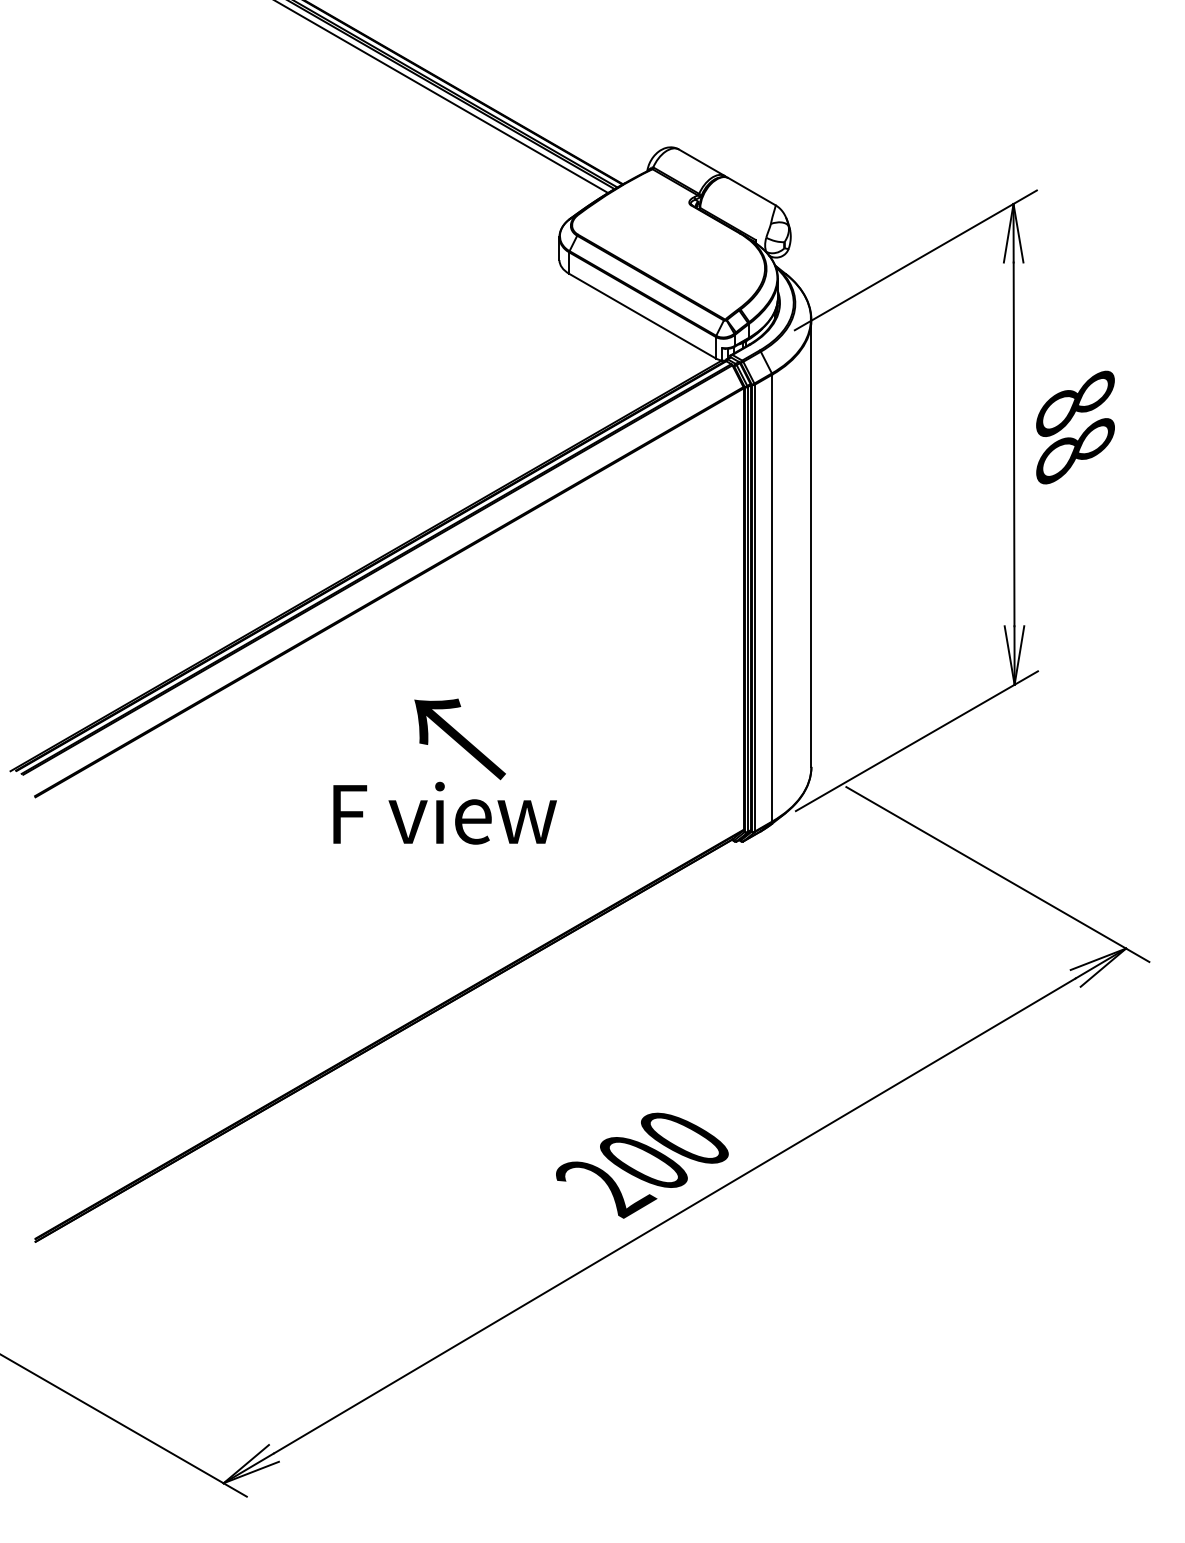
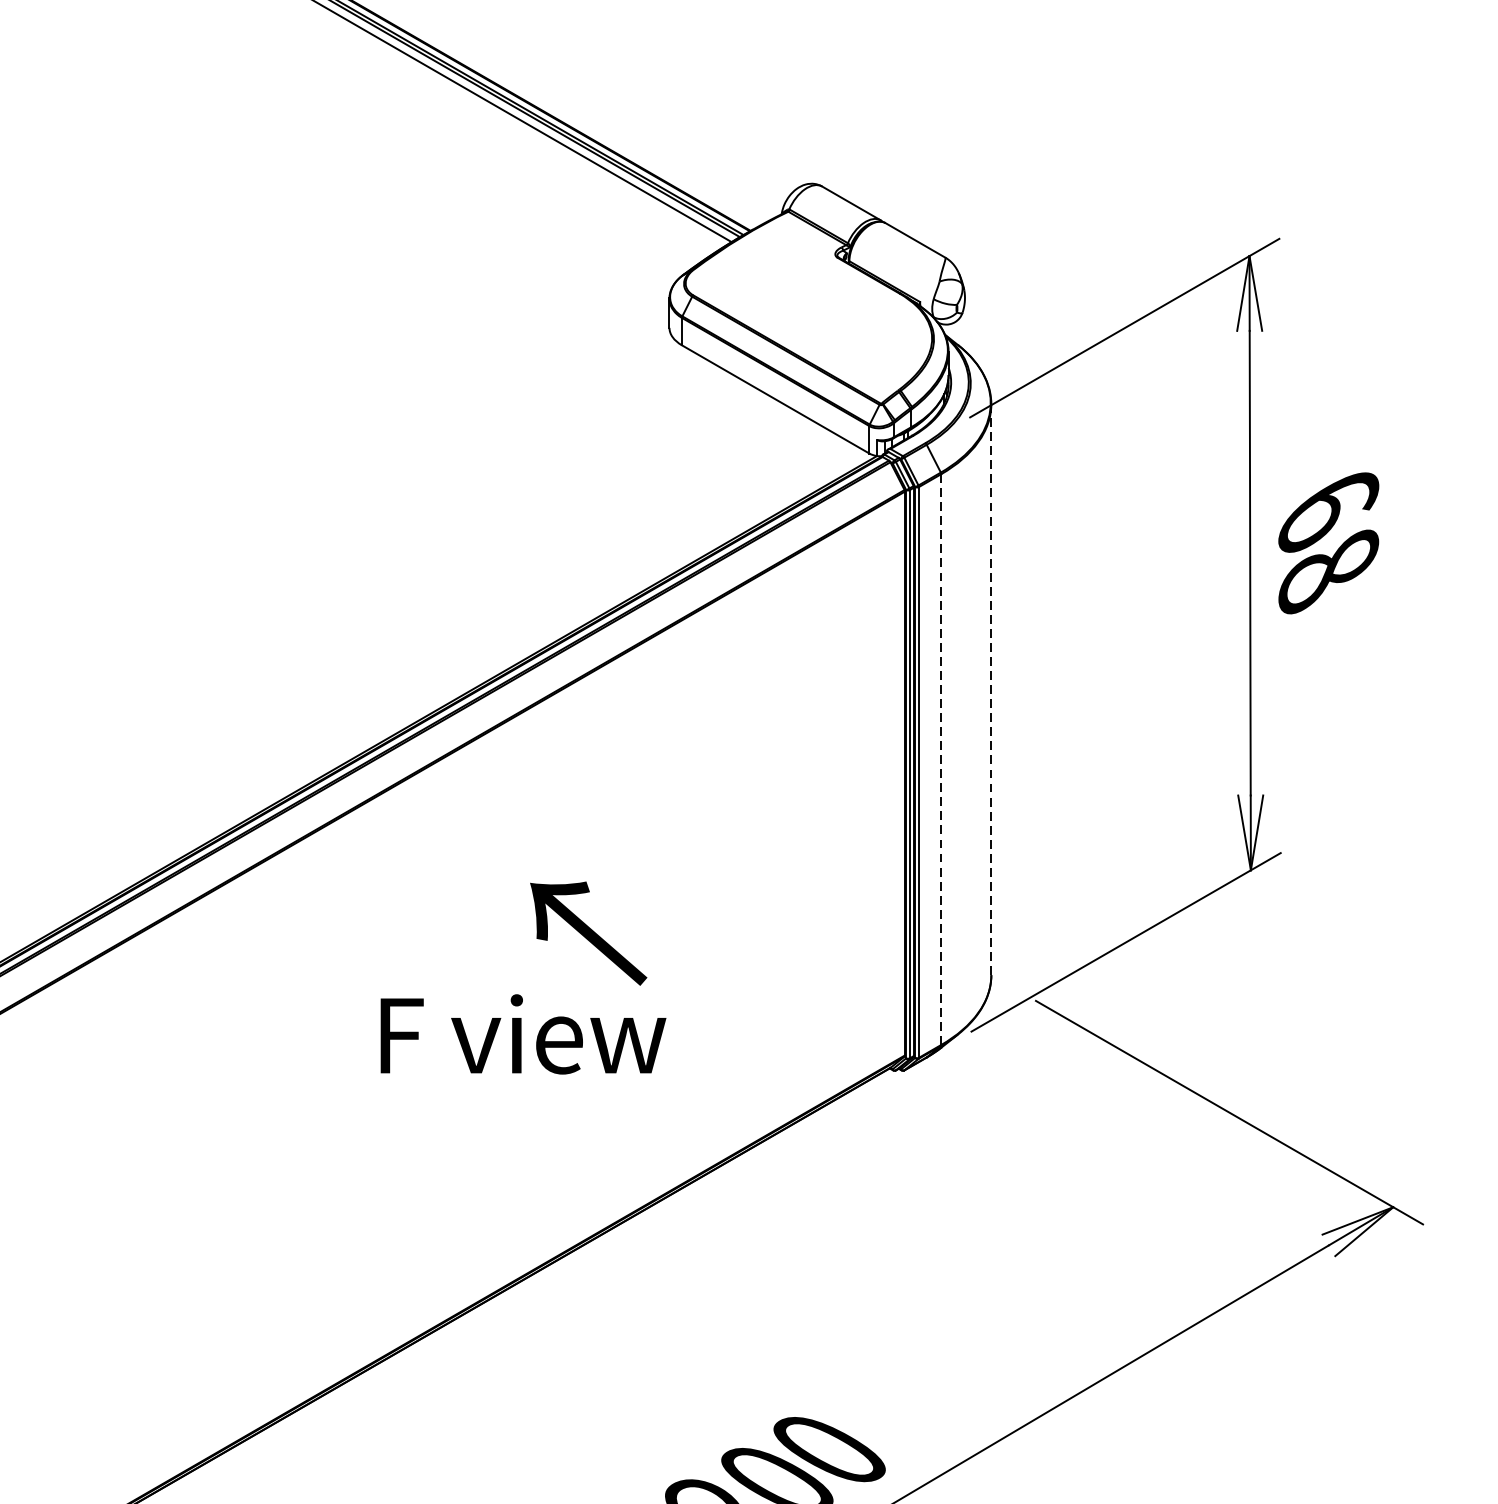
text: (1075, 403) -> (1328, 510), 88 -> 68
line: (811, 542) -> (991, 688), solid -> dashed
line: (772, 598) -> (941, 760), solid -> dashed
text: (459, 739) -> (587, 933), moved

